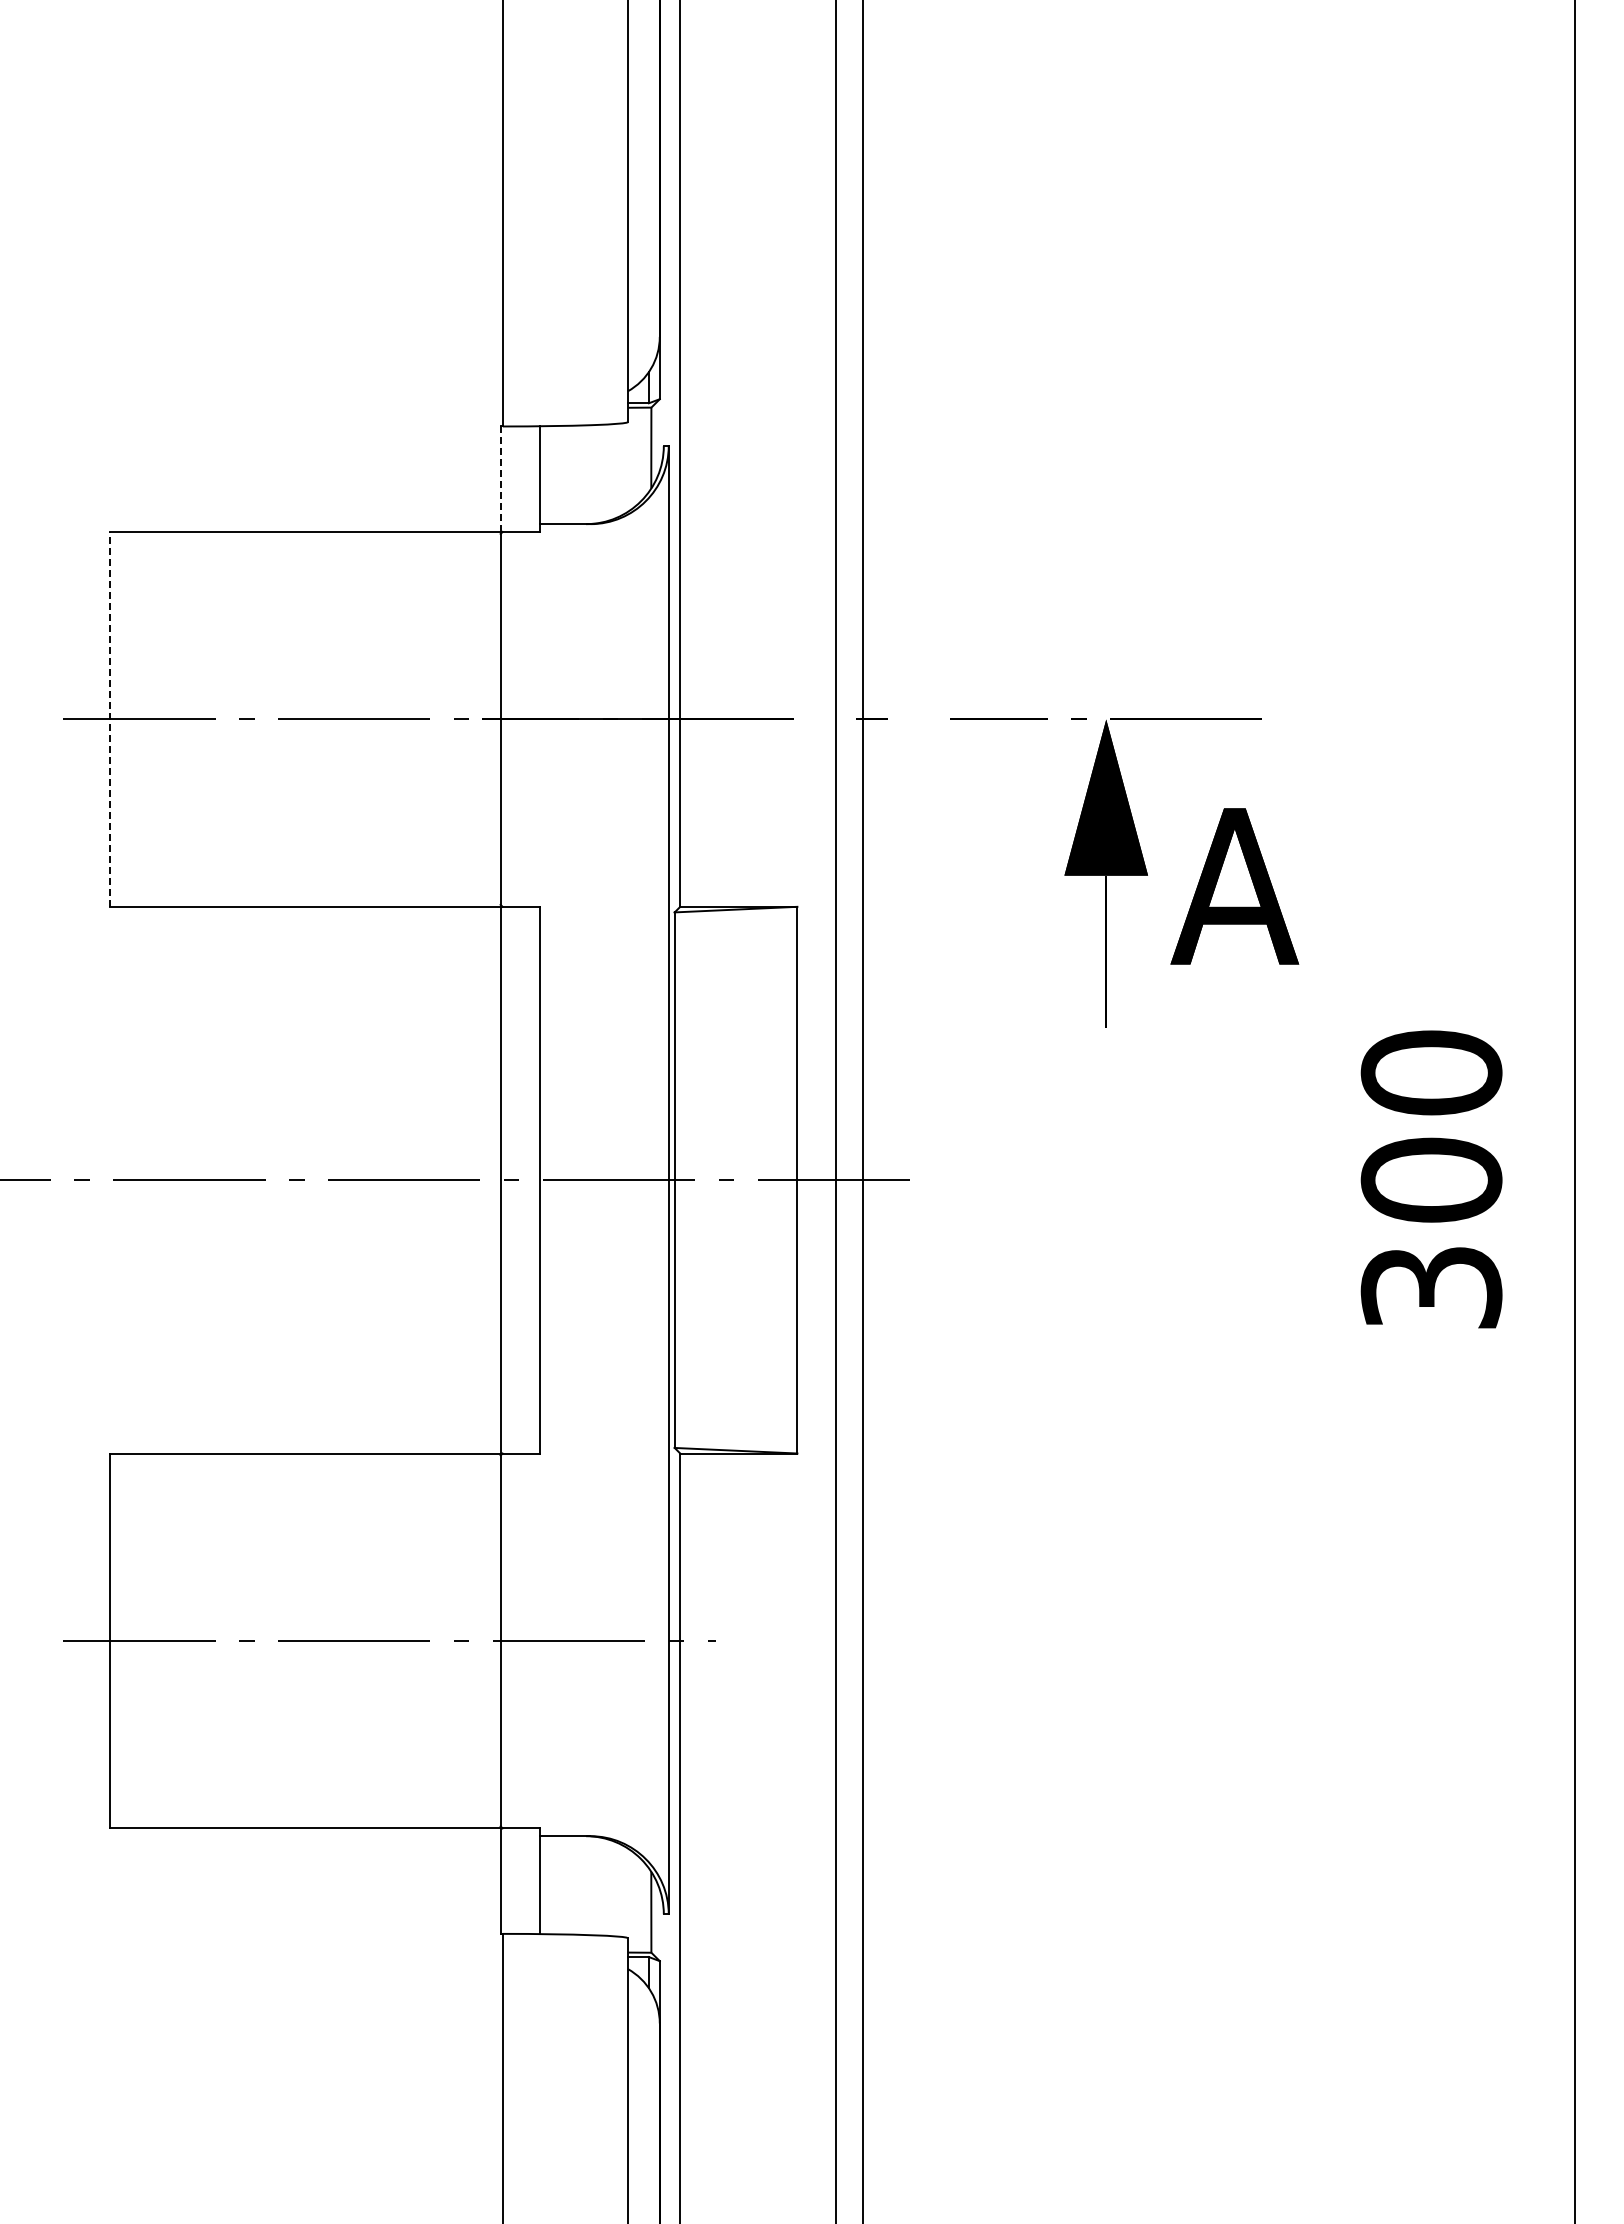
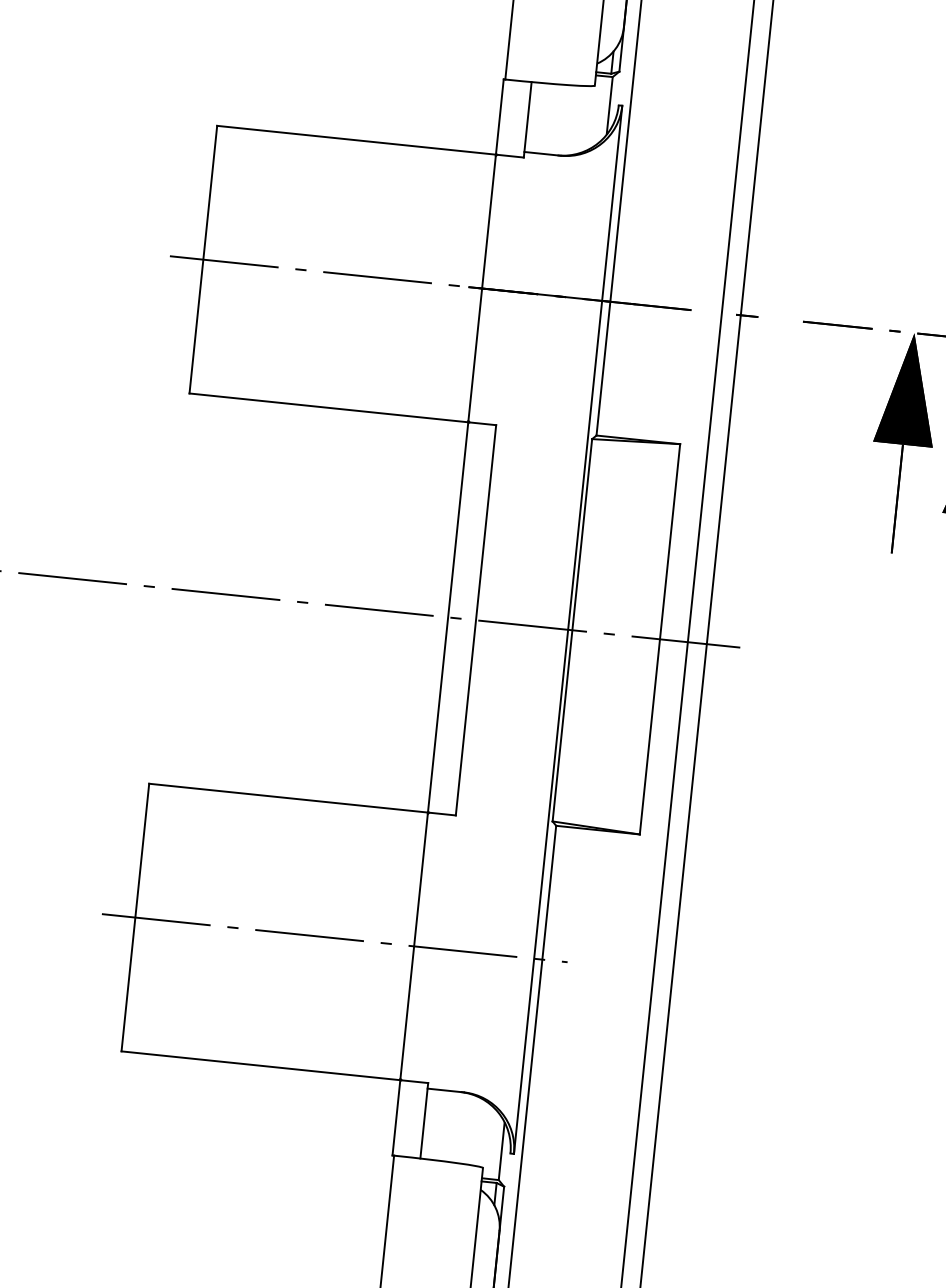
line: (500, 479) -> (499, 117), dashed -> solid
line: (110, 718) -> (203, 259), dashed -> solid

